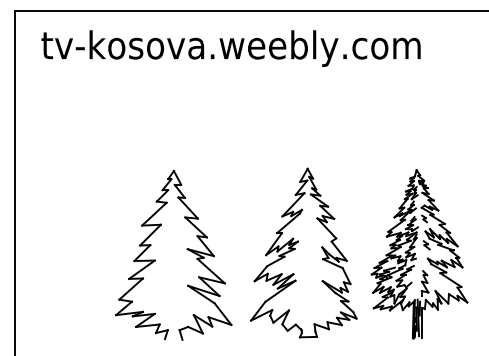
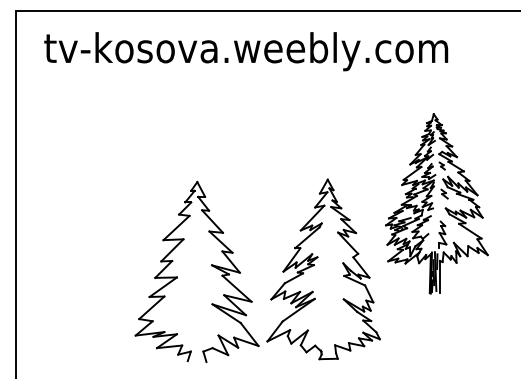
part: (187, 250) -> (211, 266), moved
part: (419, 254) -> (436, 203), moved

